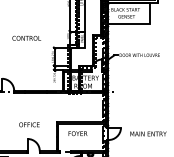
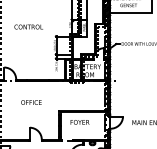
text: (29, 124) -> (31, 102), moved

